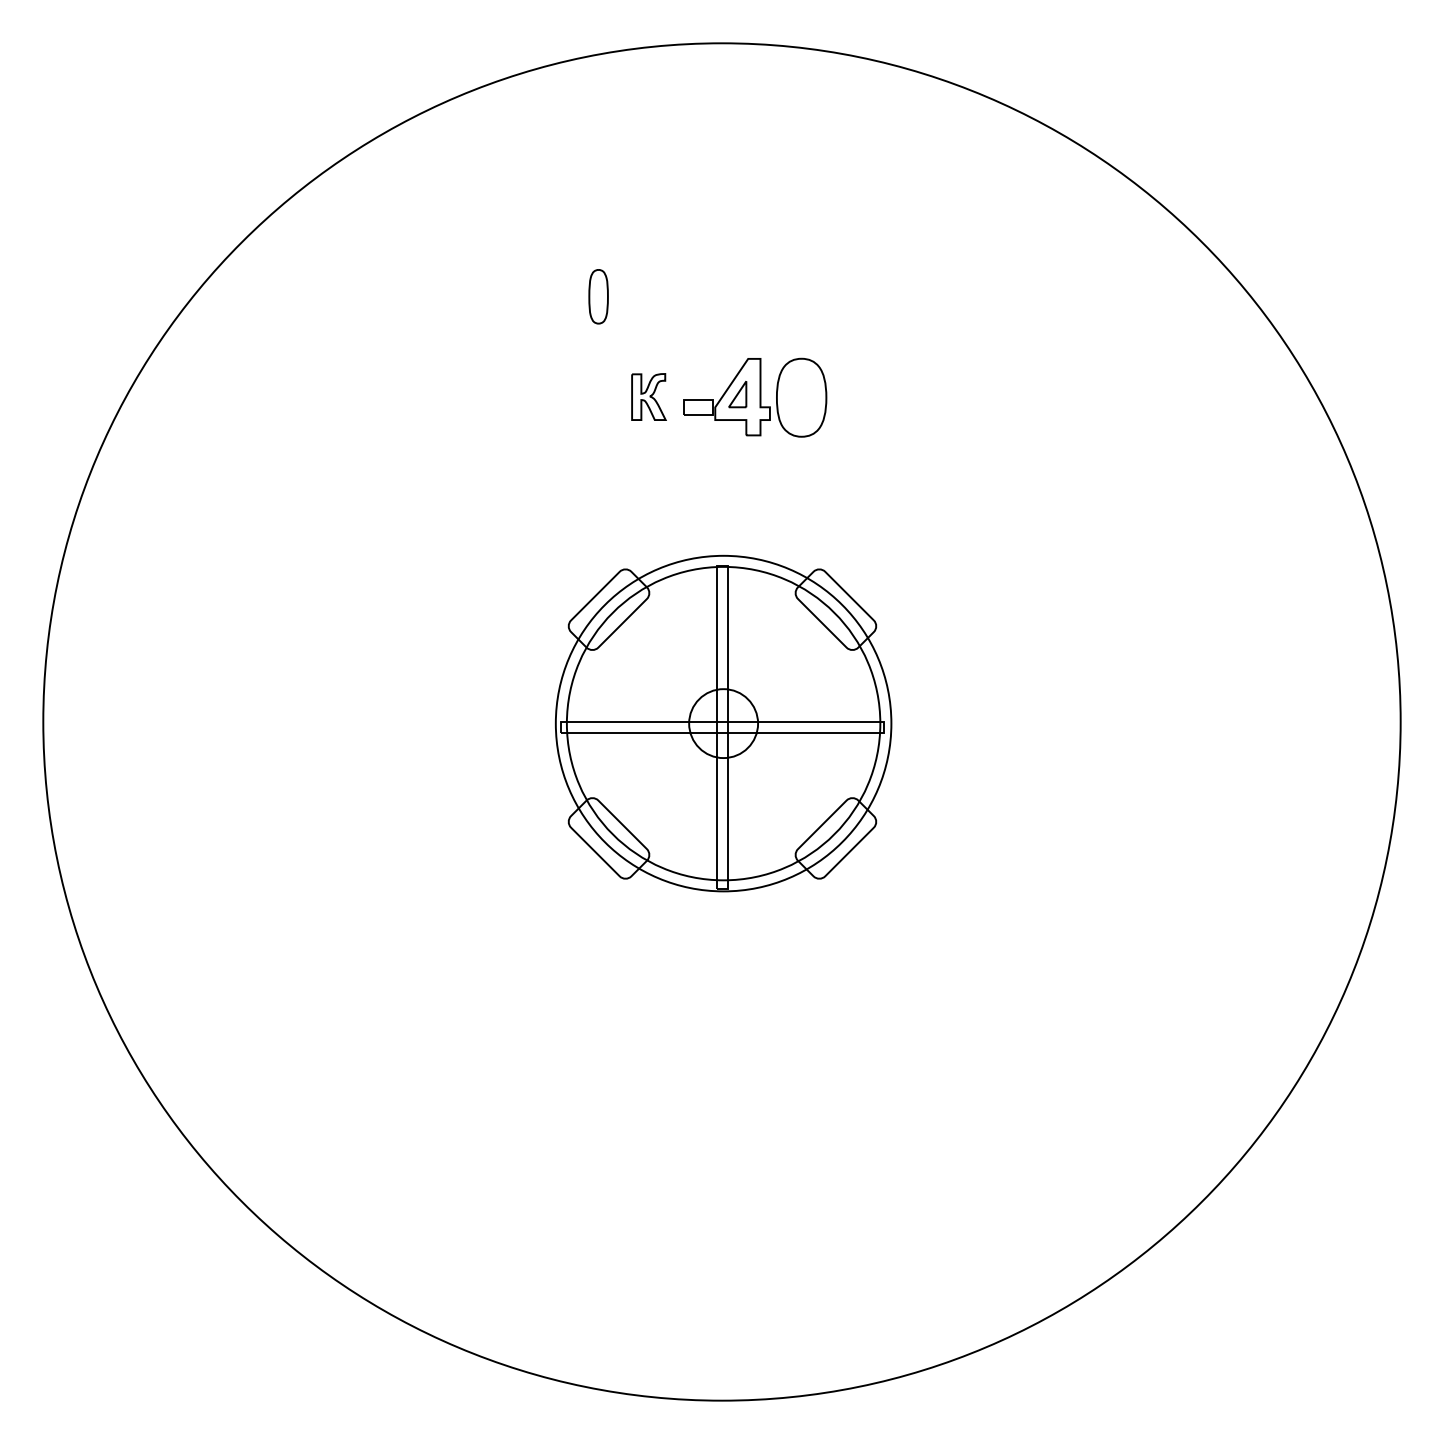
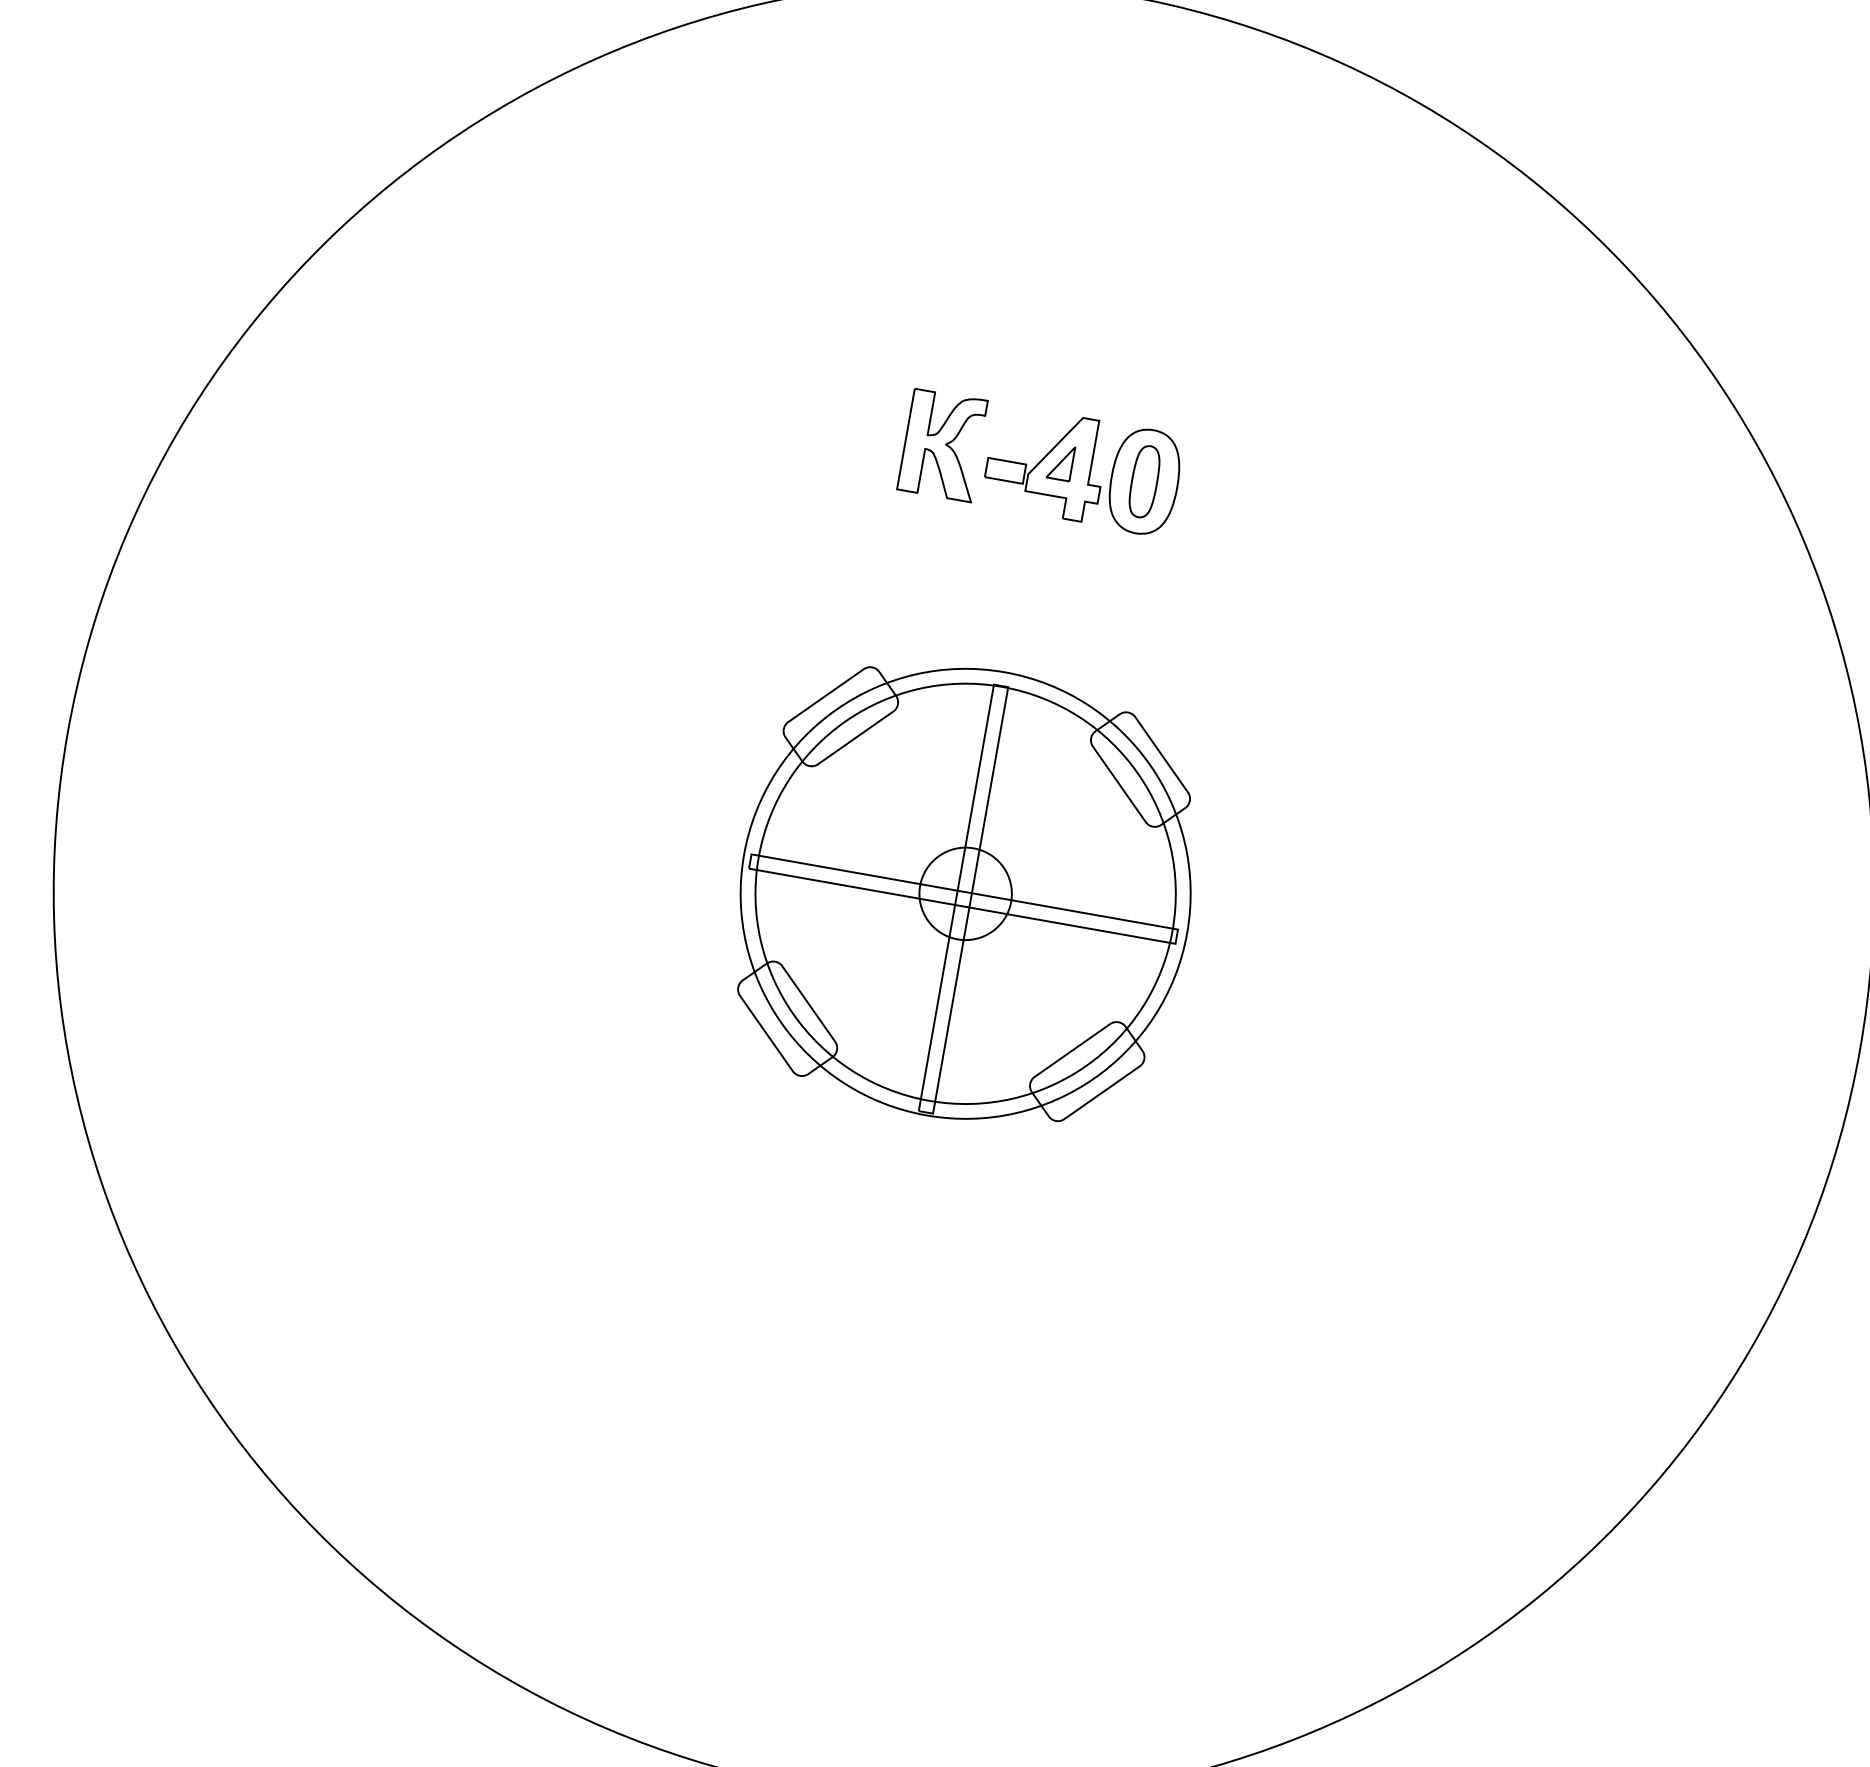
part: (598, 296) -> (1144, 481), moved
part: (648, 396) -> (942, 444), size x1.67

